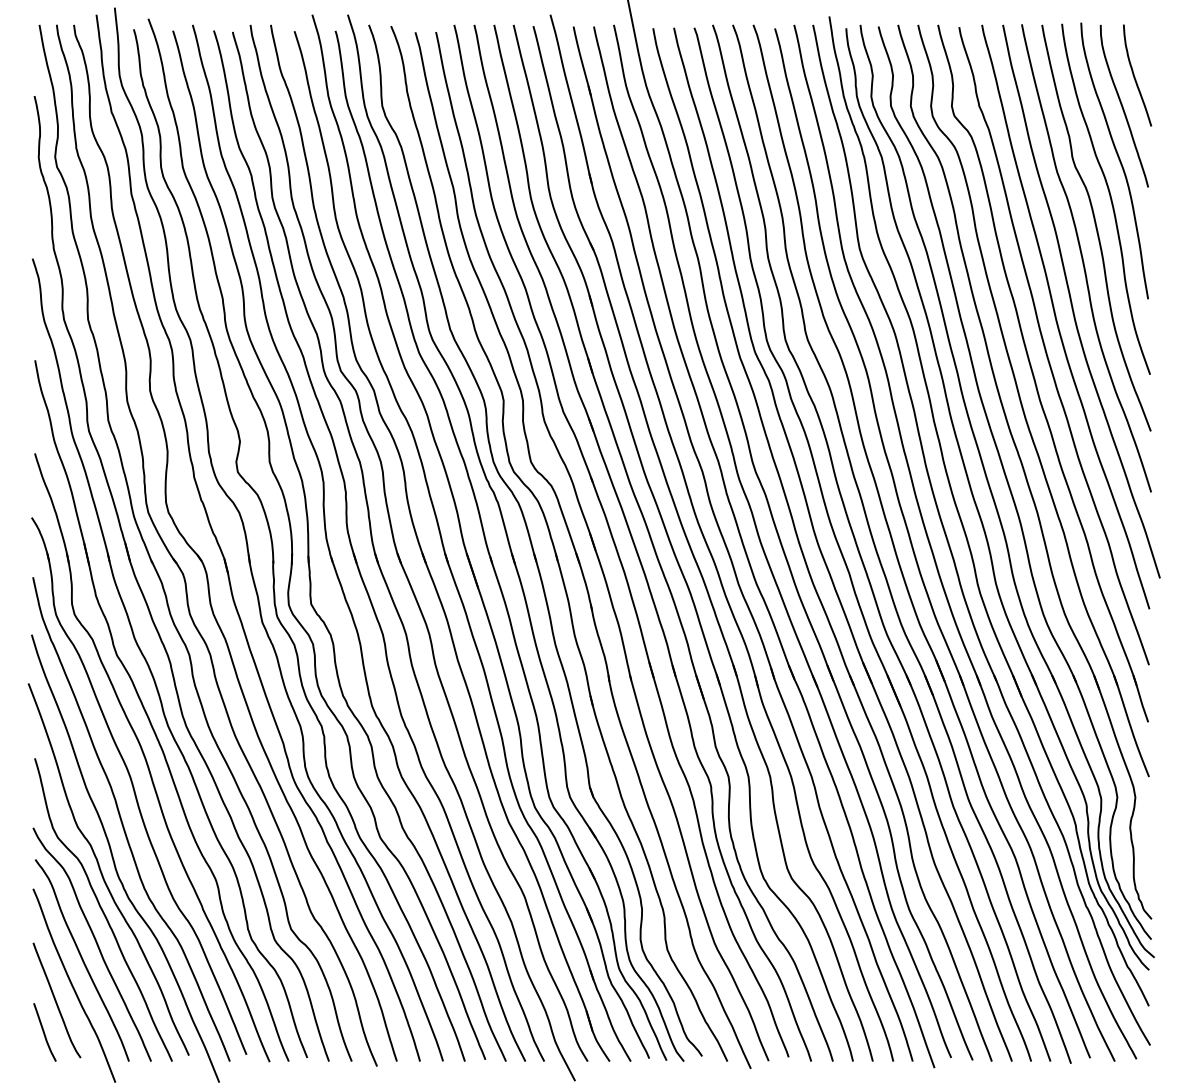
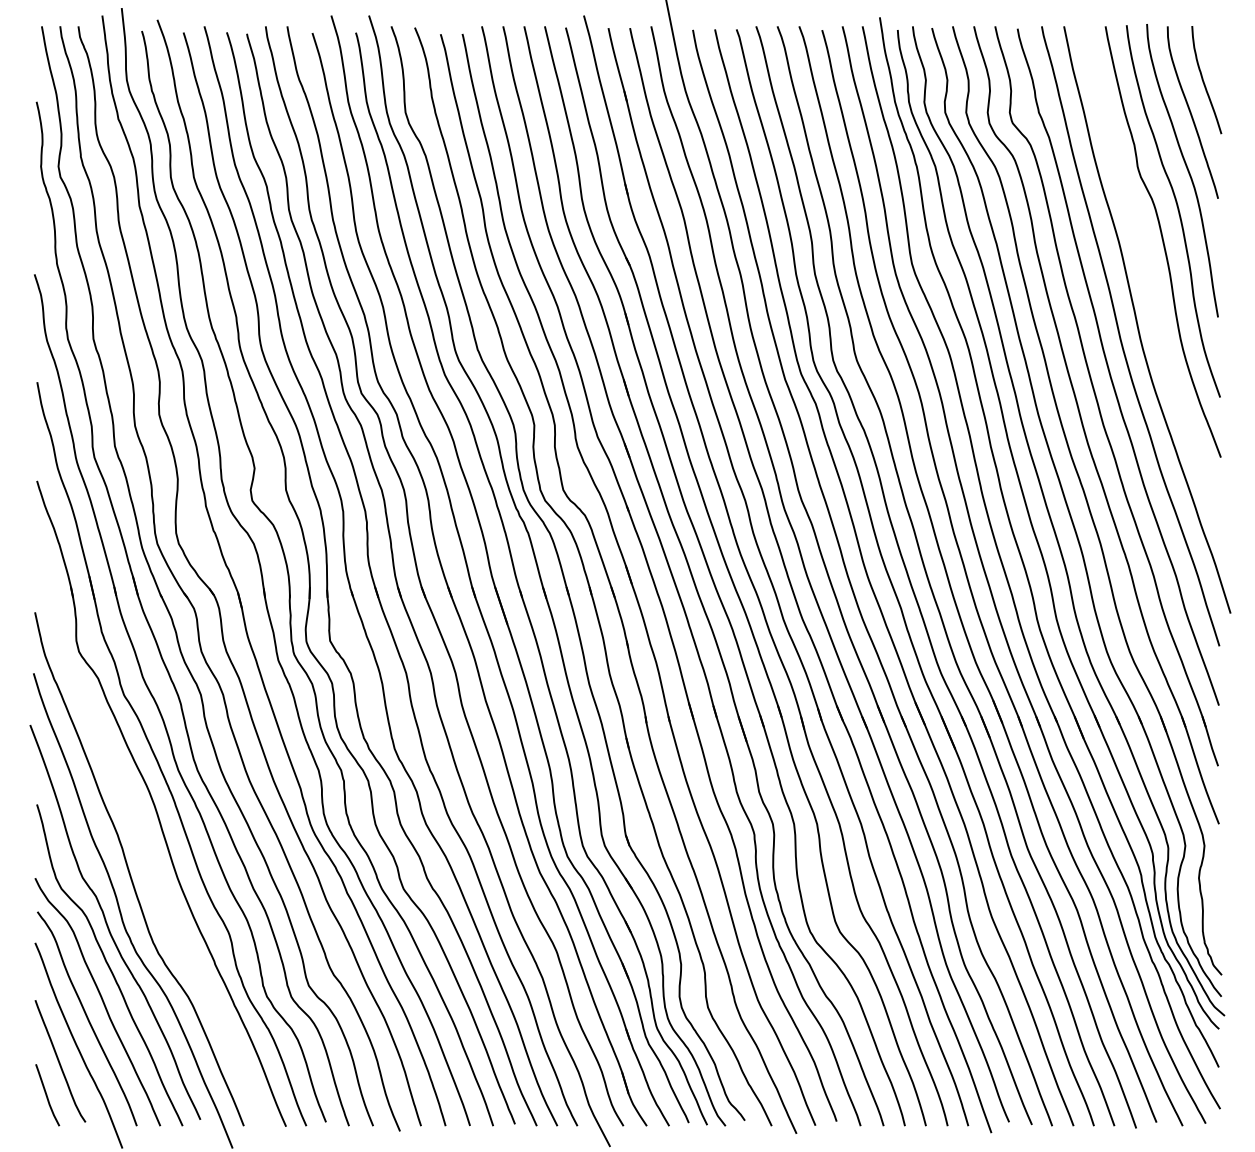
curve: (1083, 257) -> (1149, 273), removed
part: (139, 785) -> (147, 833), removed

